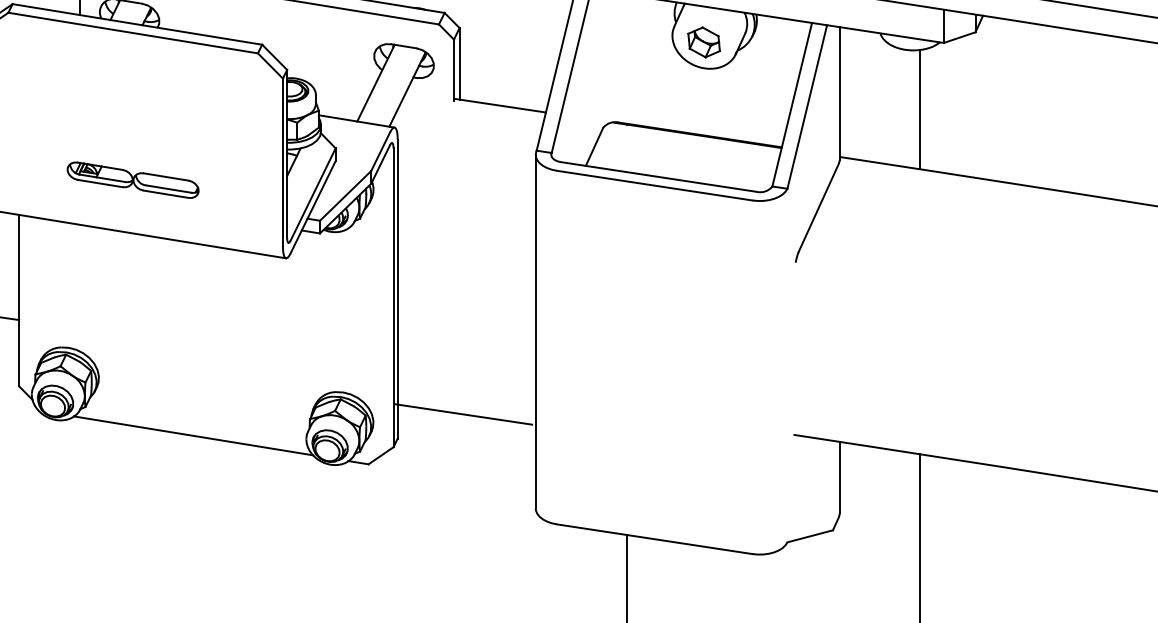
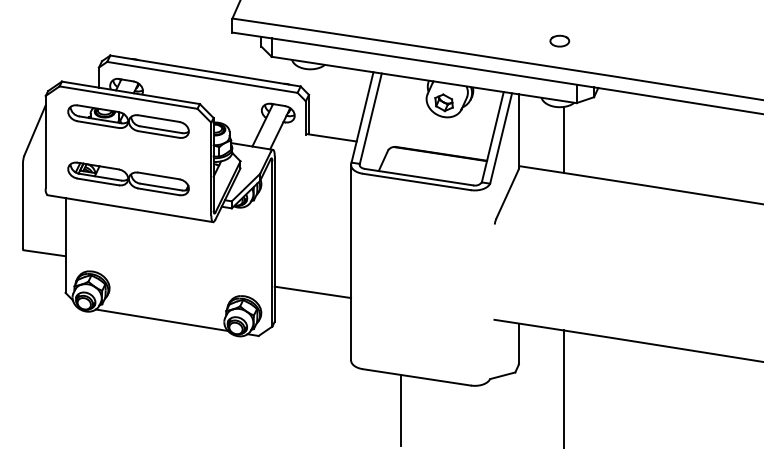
part: (133, 76) -> (128, 121), added
part: (133, 179) -> (128, 178), size x1.67
line: (462, 414) -> (312, 292), moved

